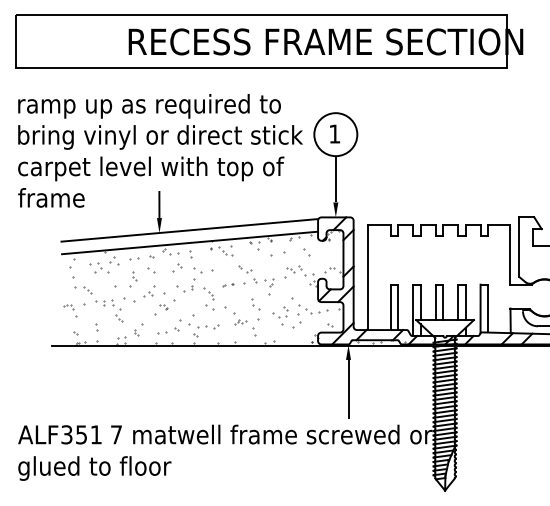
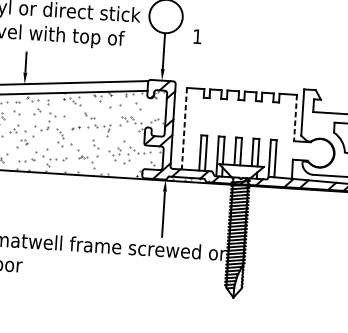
text: (335, 133) -> (198, 36), moved
line: (510, 254) -> (295, 117), solid -> dashed
line: (368, 277) -> (184, 128), solid -> dashed

